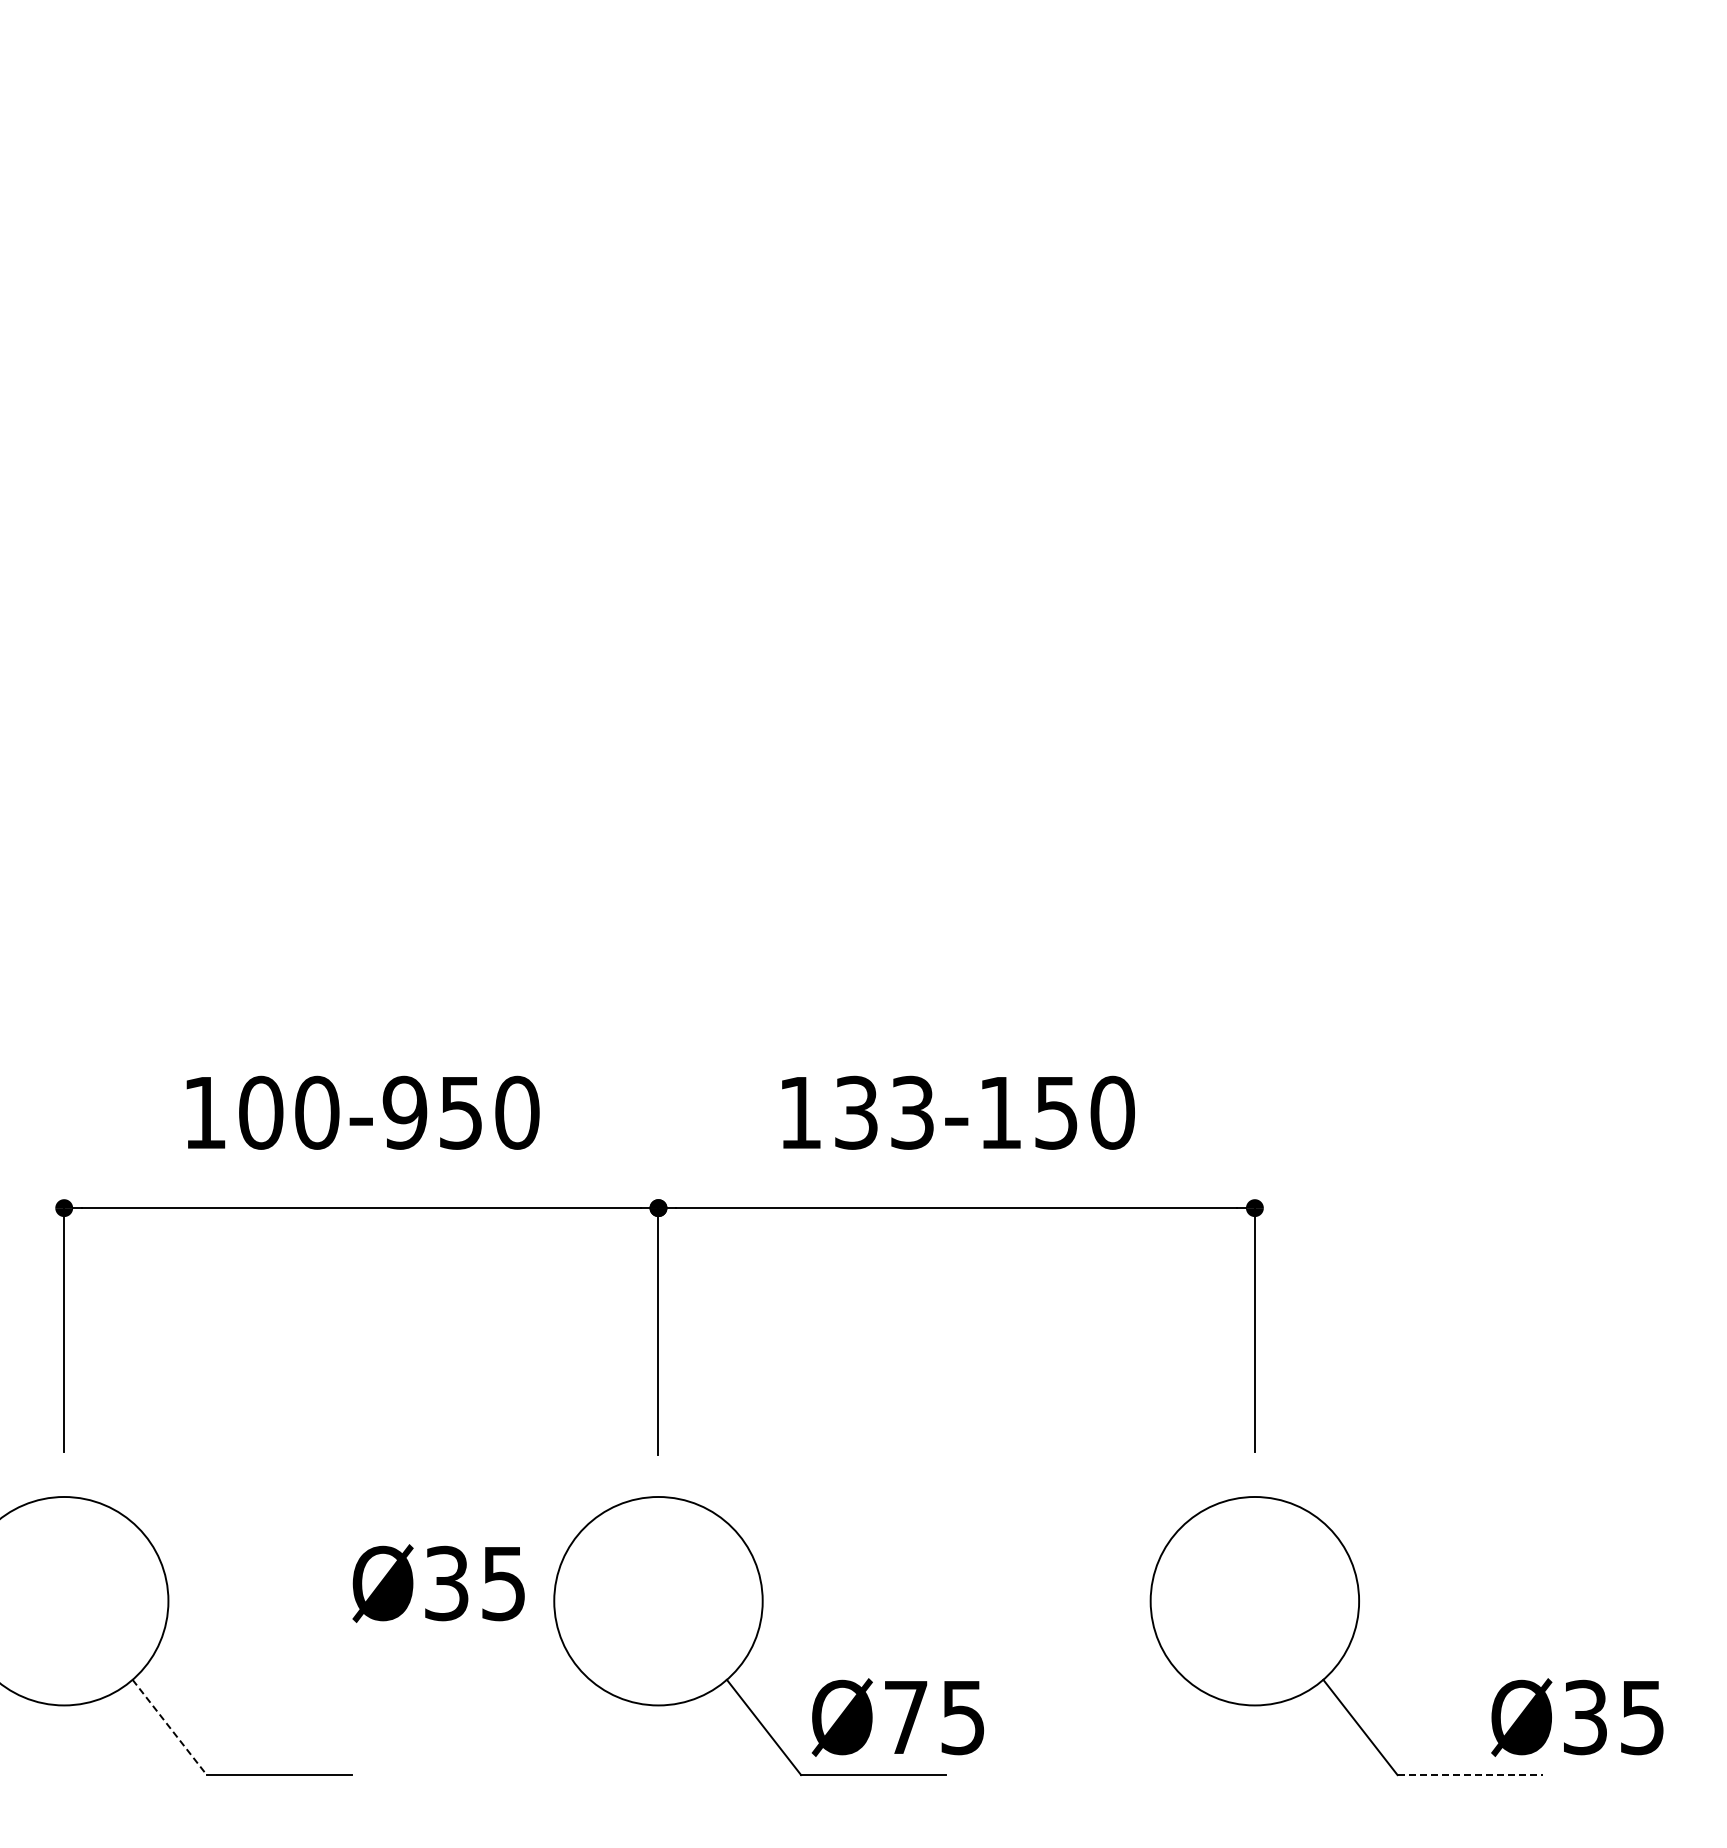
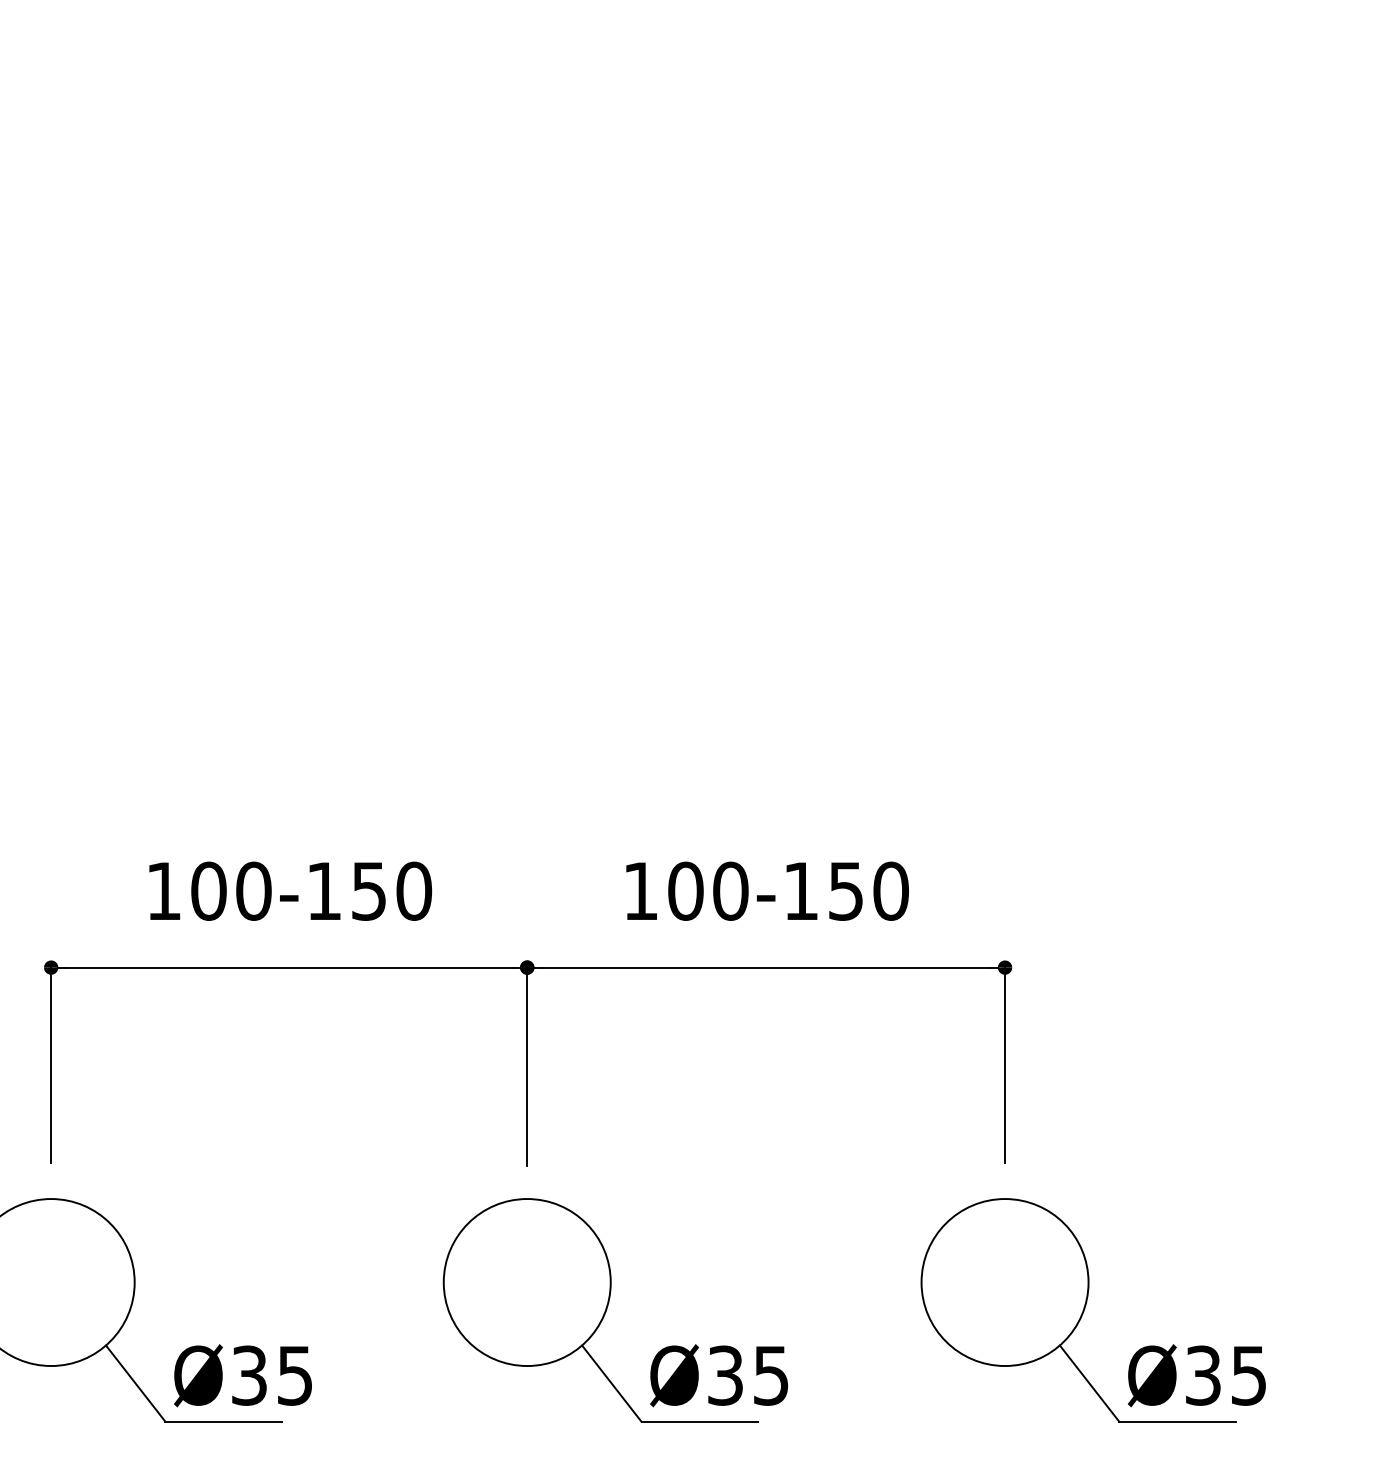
text: (404, 1112) -> (323, 891), 100-950 -> 100-150
text: (884, 1112) -> (708, 891), 133-150 -> 100-150
text: (438, 1583) -> (242, 1375), moved
text: (905, 1717) -> (725, 1375), Ø75 -> Ø35
text: (1577, 1717) -> (1196, 1375), moved
line: (170, 1727) -> (136, 1383), dashed -> solid
line: (1470, 1775) -> (1177, 1422), dashed -> solid

